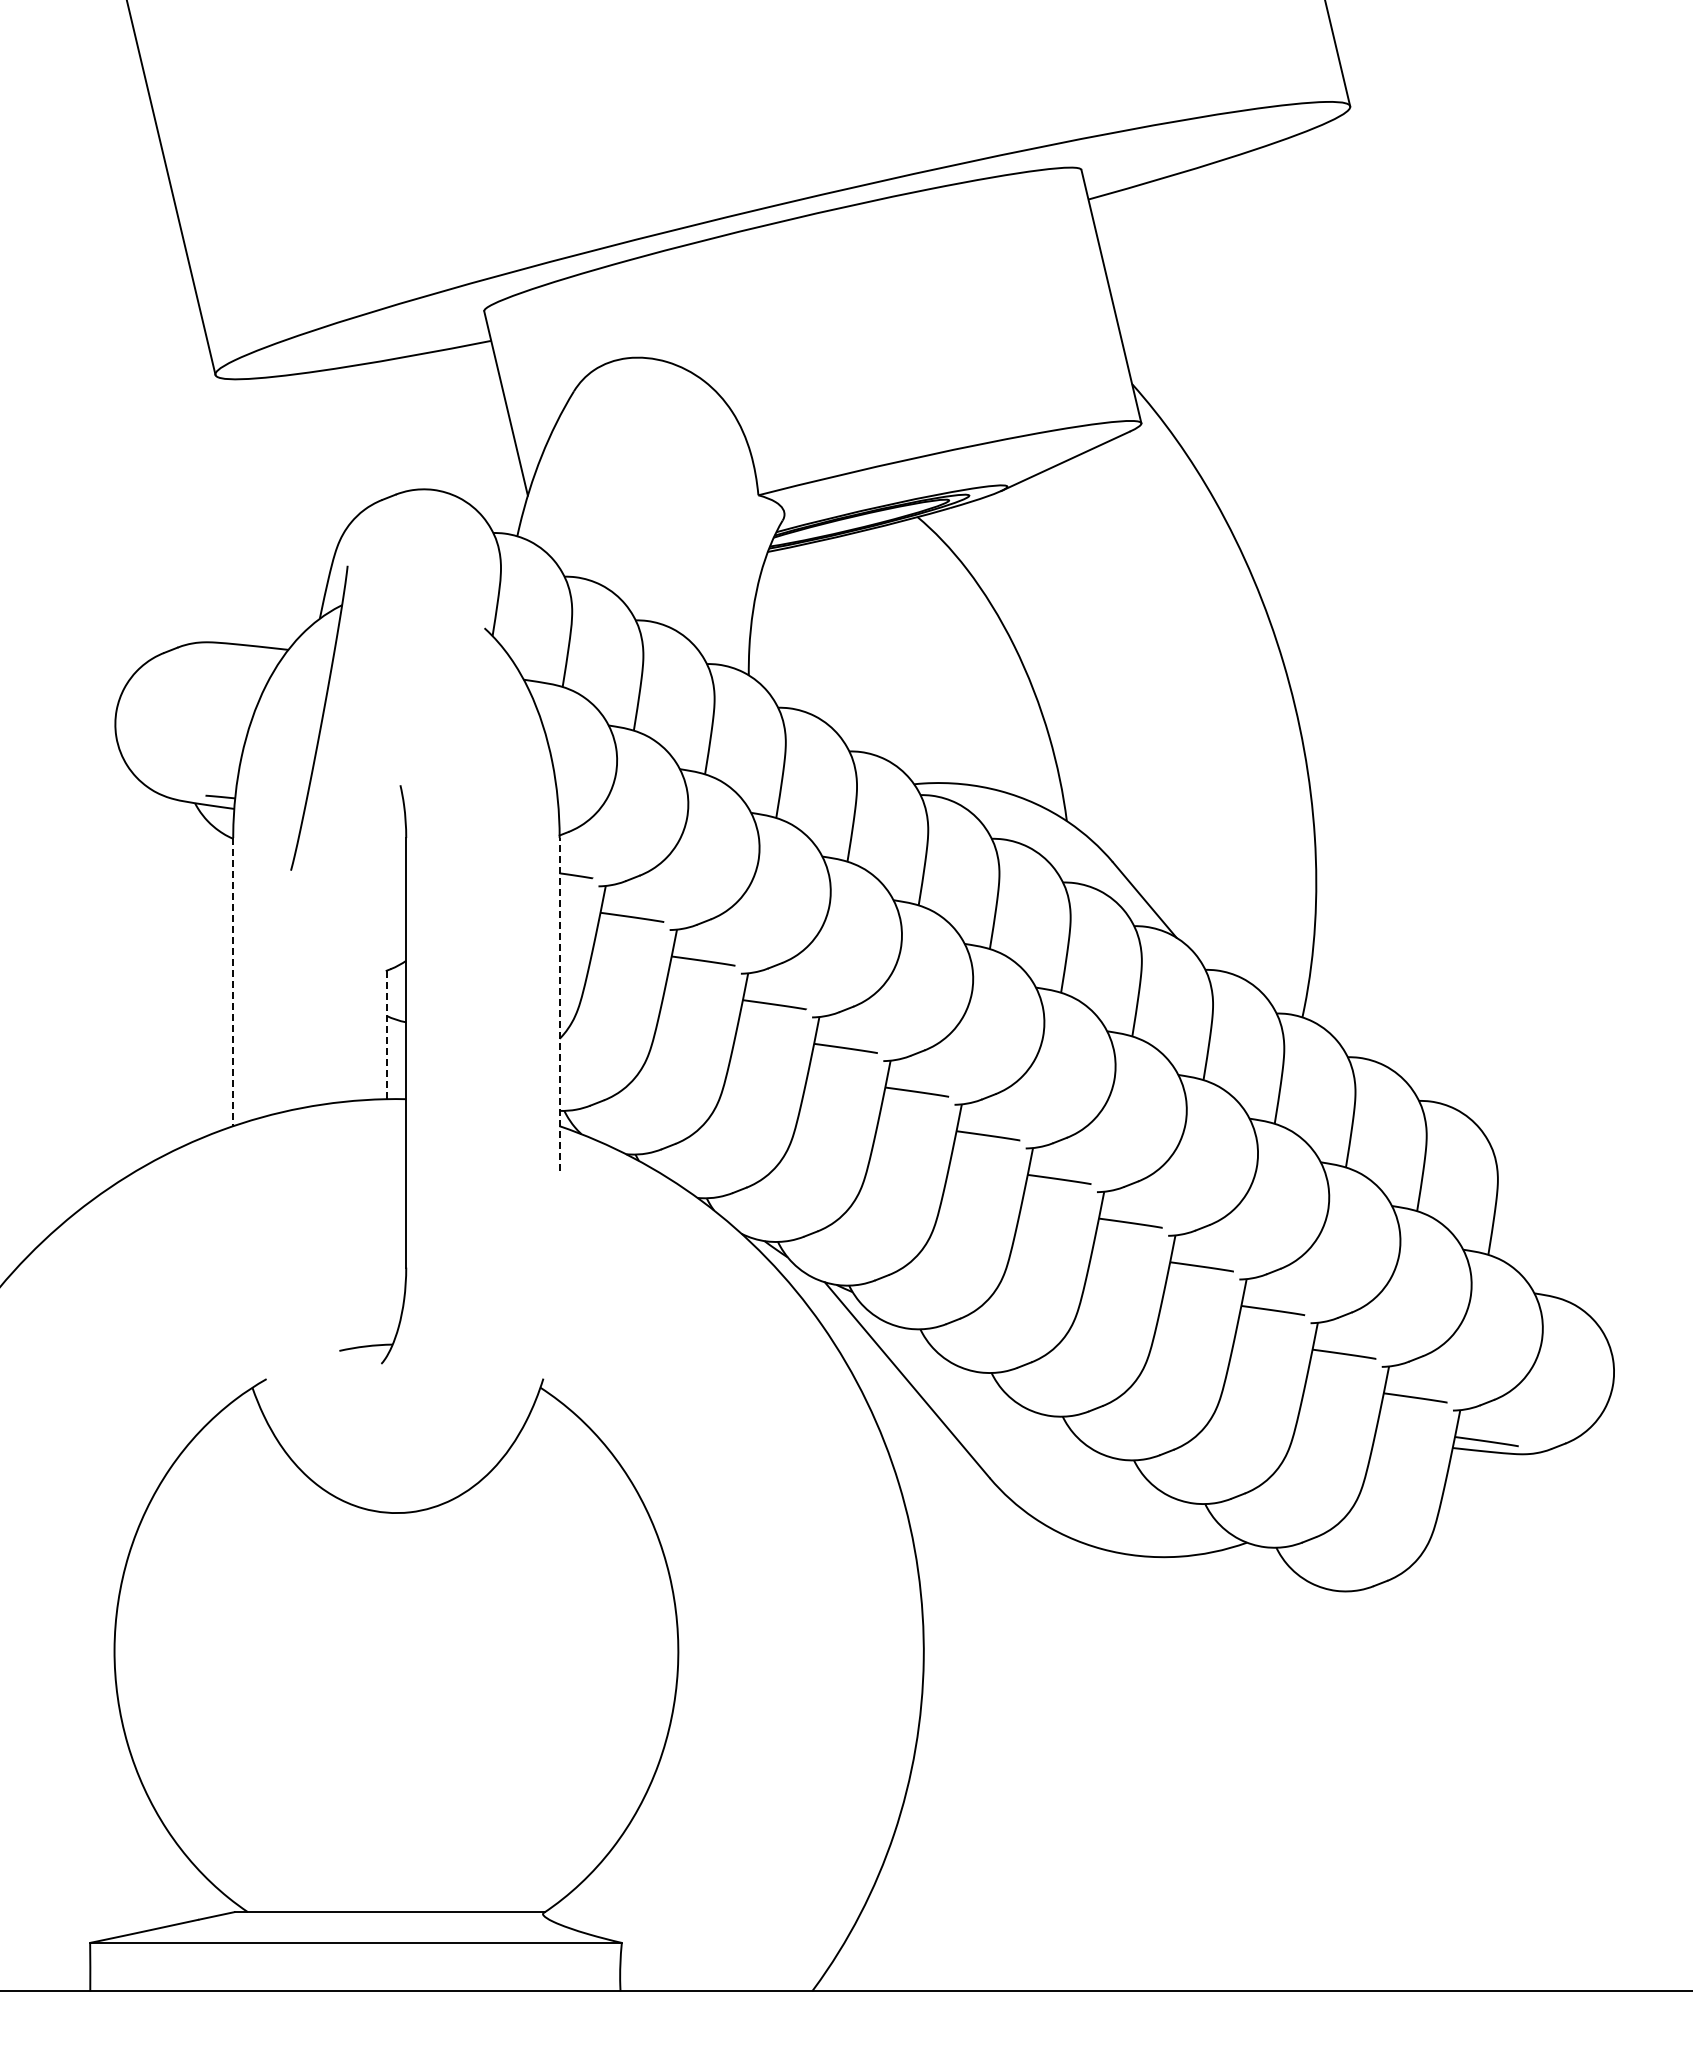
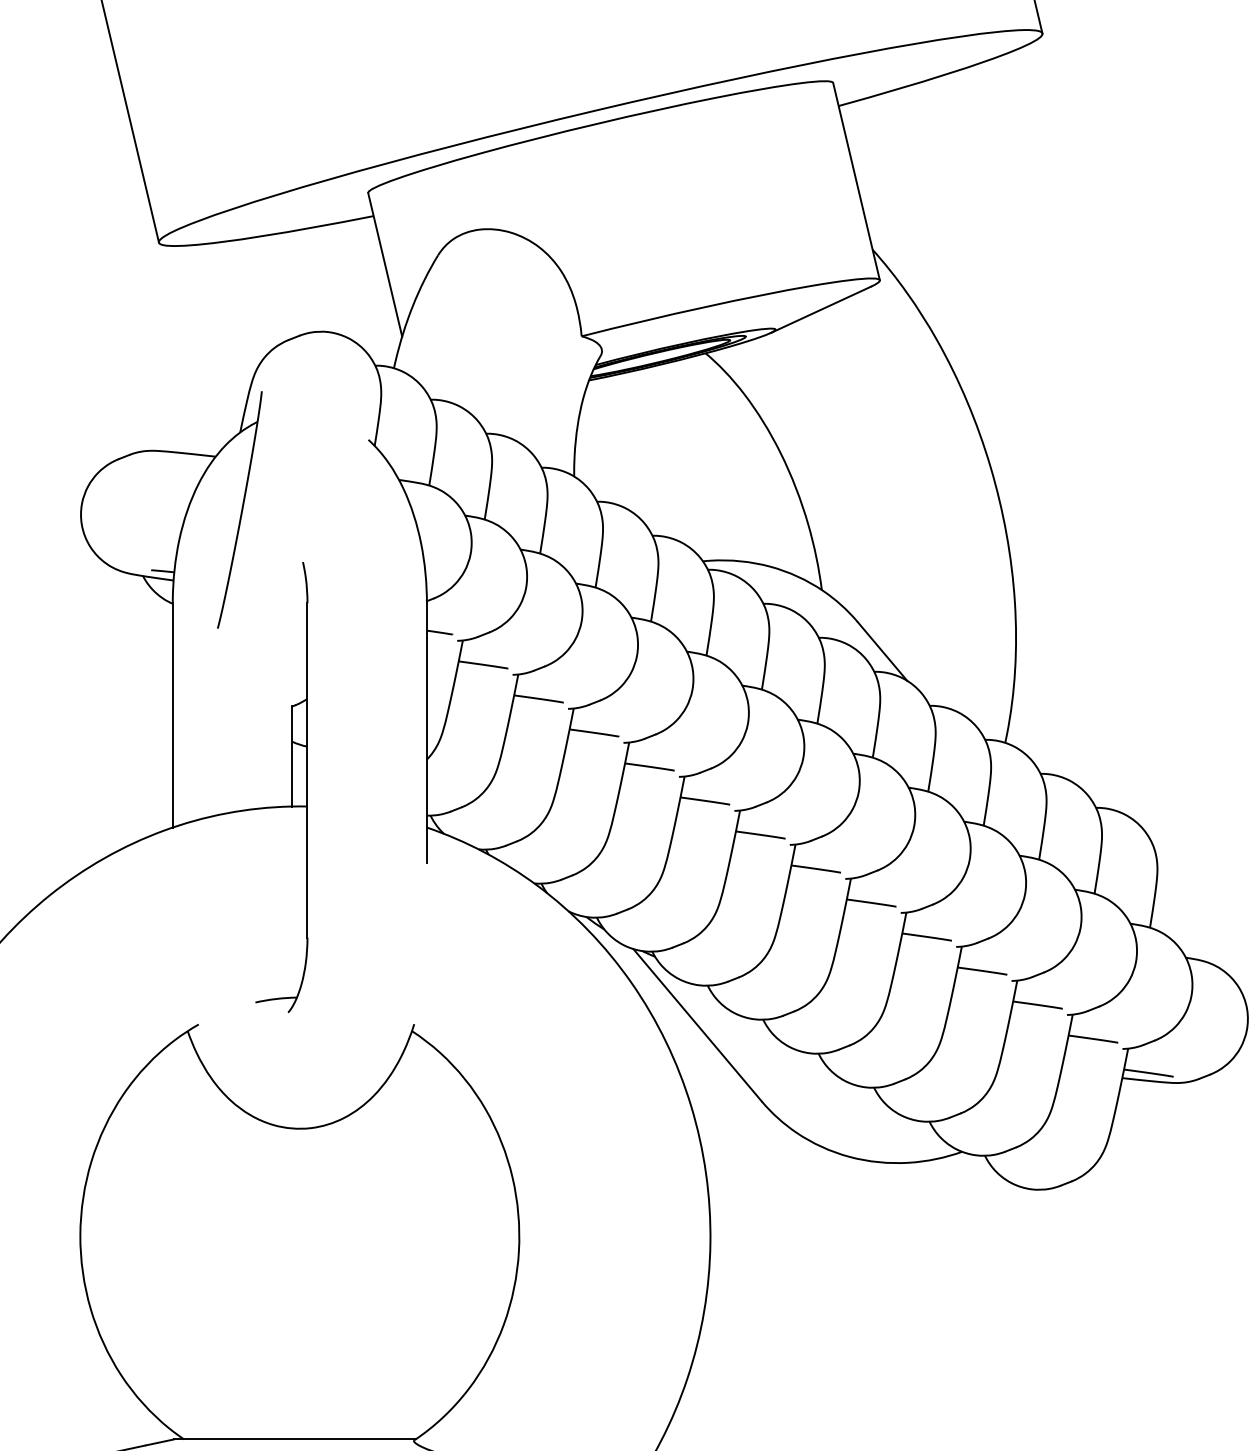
line: (233, 982) -> (172, 715), dashed -> solid
line: (559, 1004) -> (426, 732), dashed -> solid
line: (386, 1035) -> (292, 756), dashed -> solid

